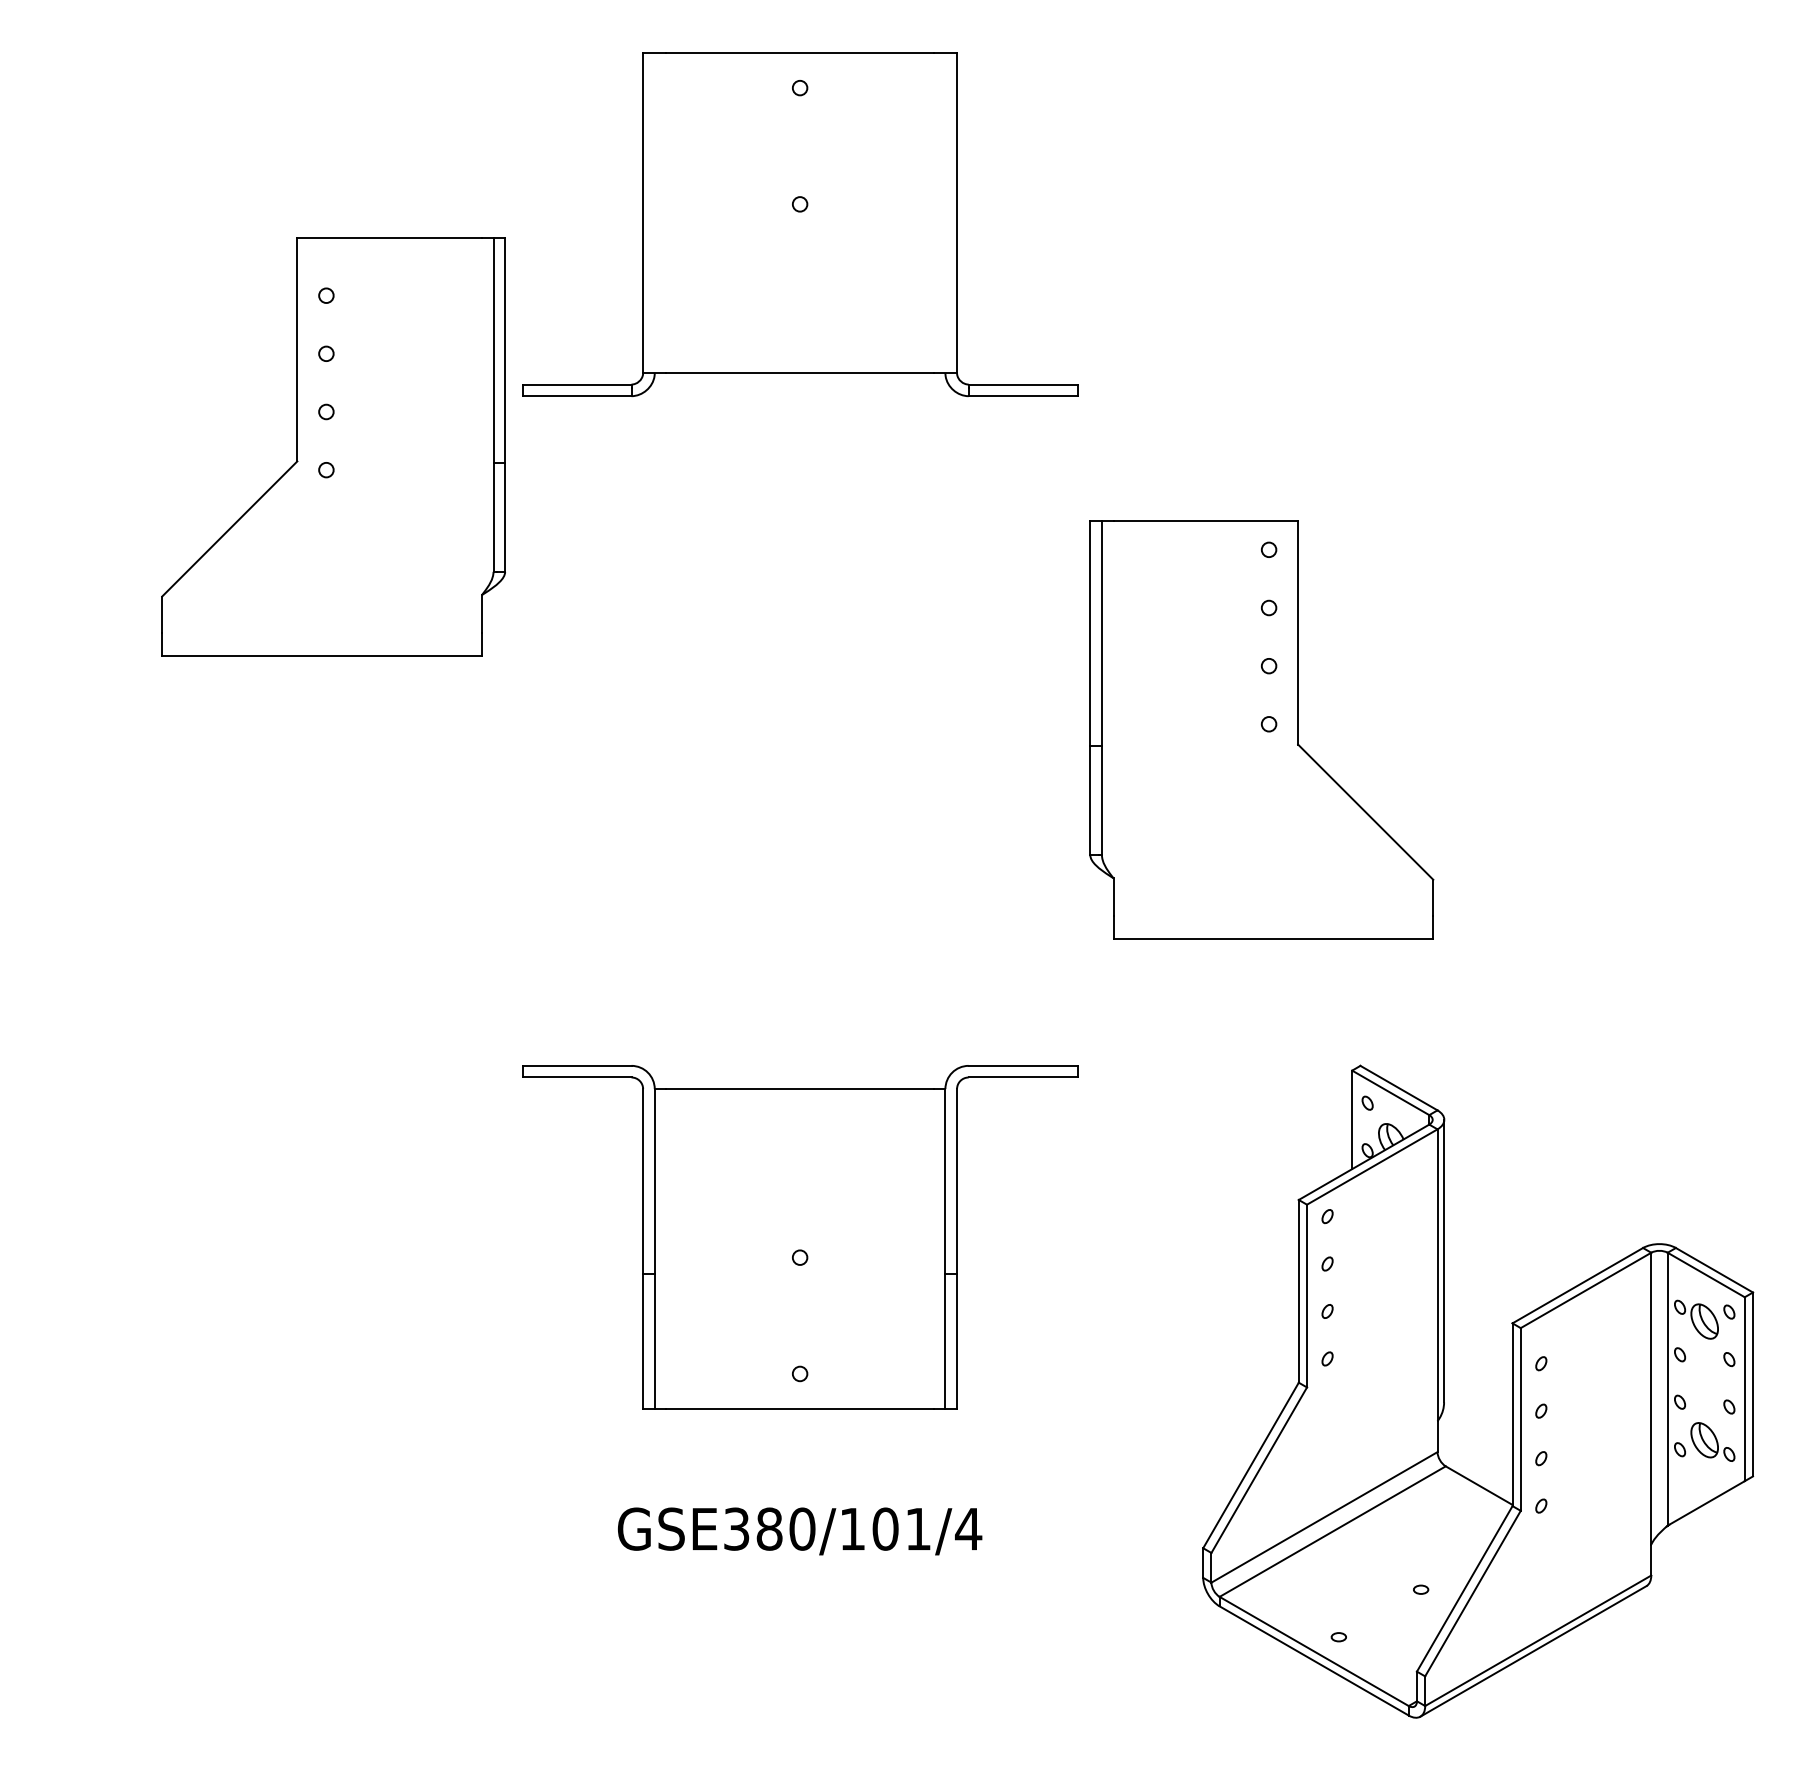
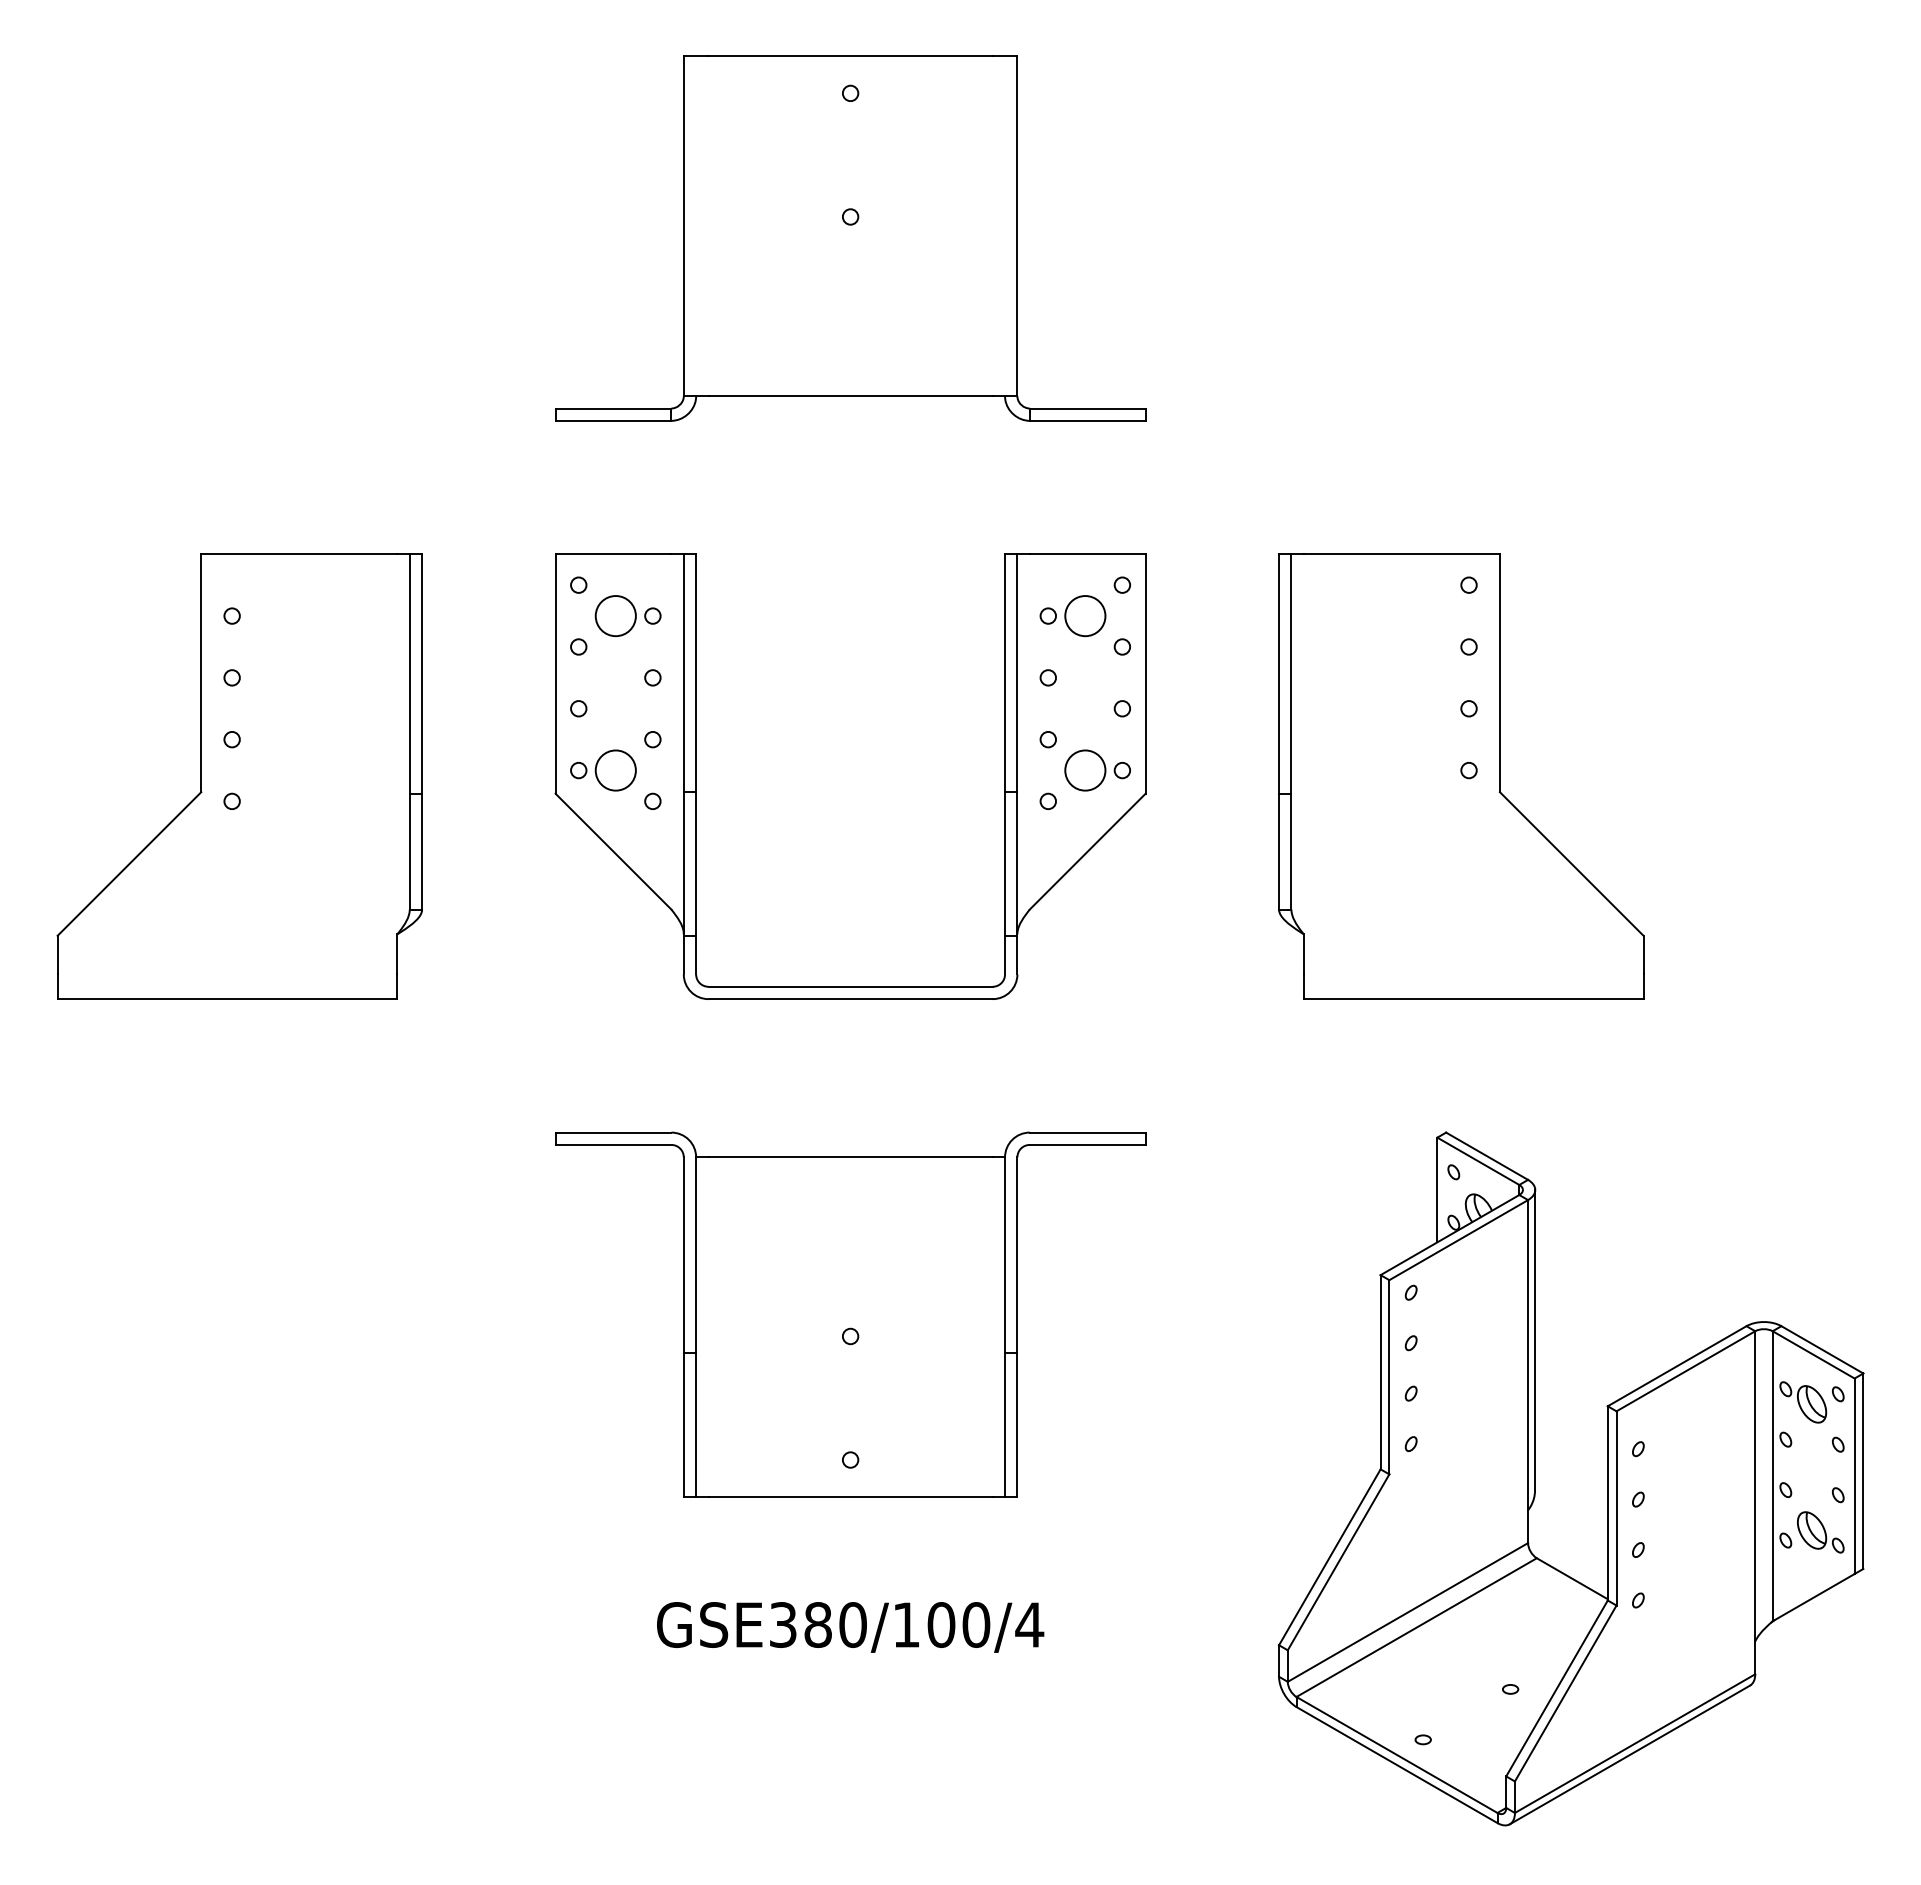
part: (333, 446) -> (239, 776), moved
part: (1261, 729) -> (1461, 776), moved
part: (655, 730) -> (696, 776), added
text: (918, 1529) -> (976, 1625), GSE380/101/4 -> GSE380/100/4

